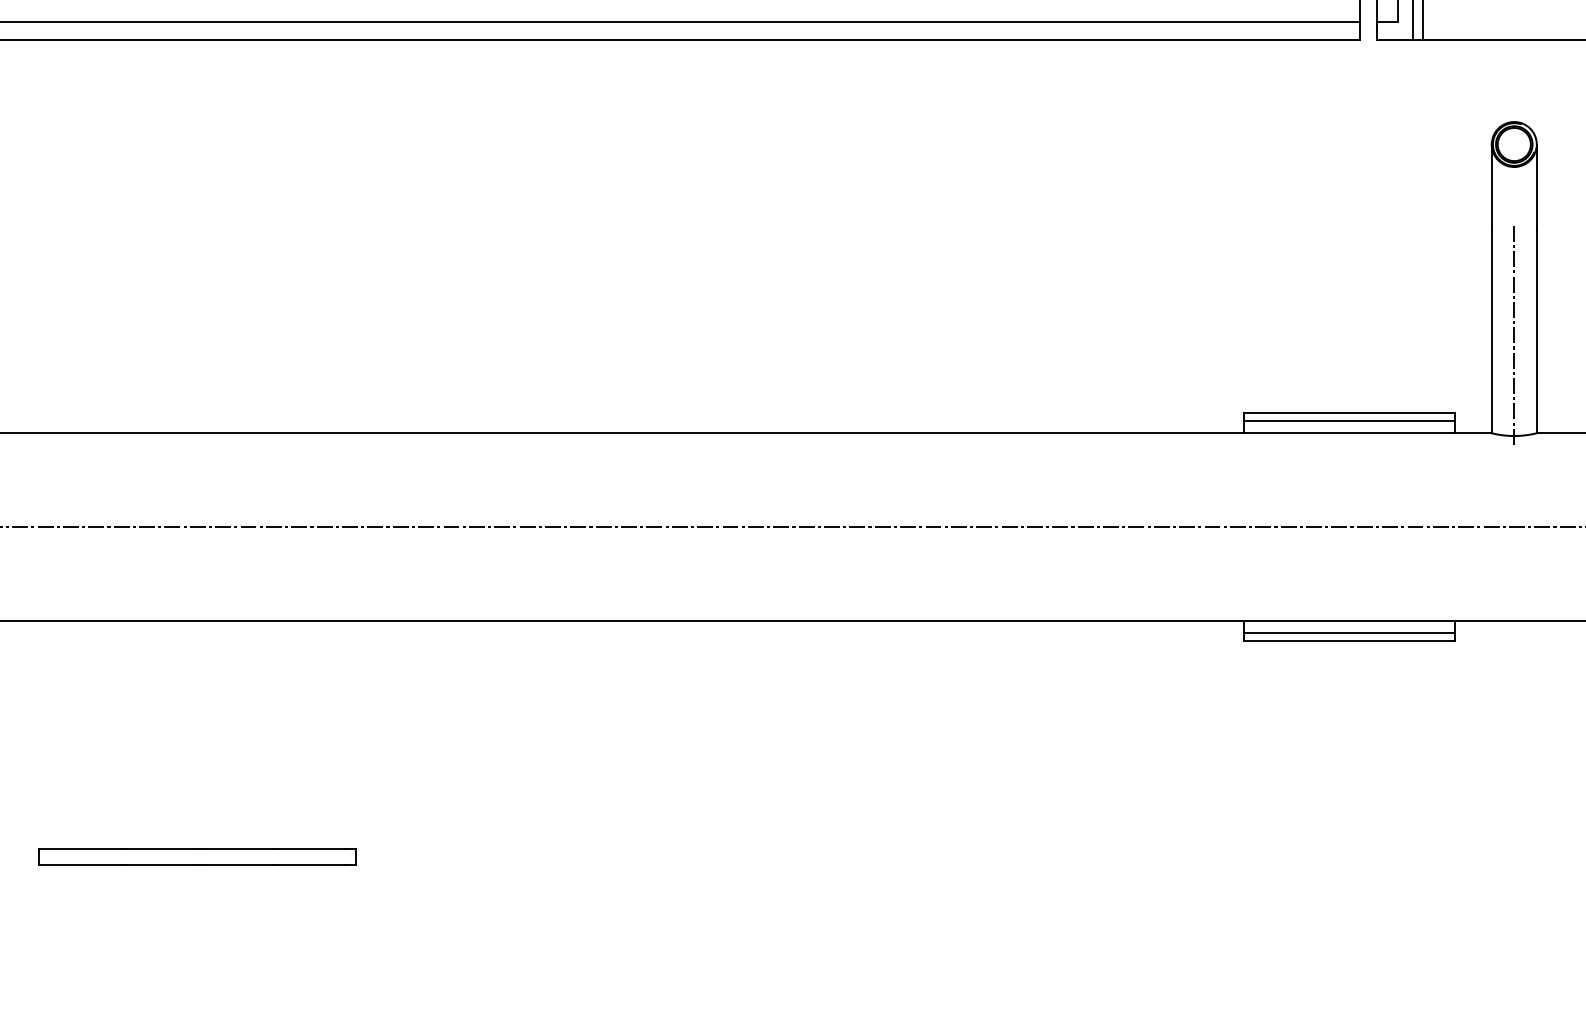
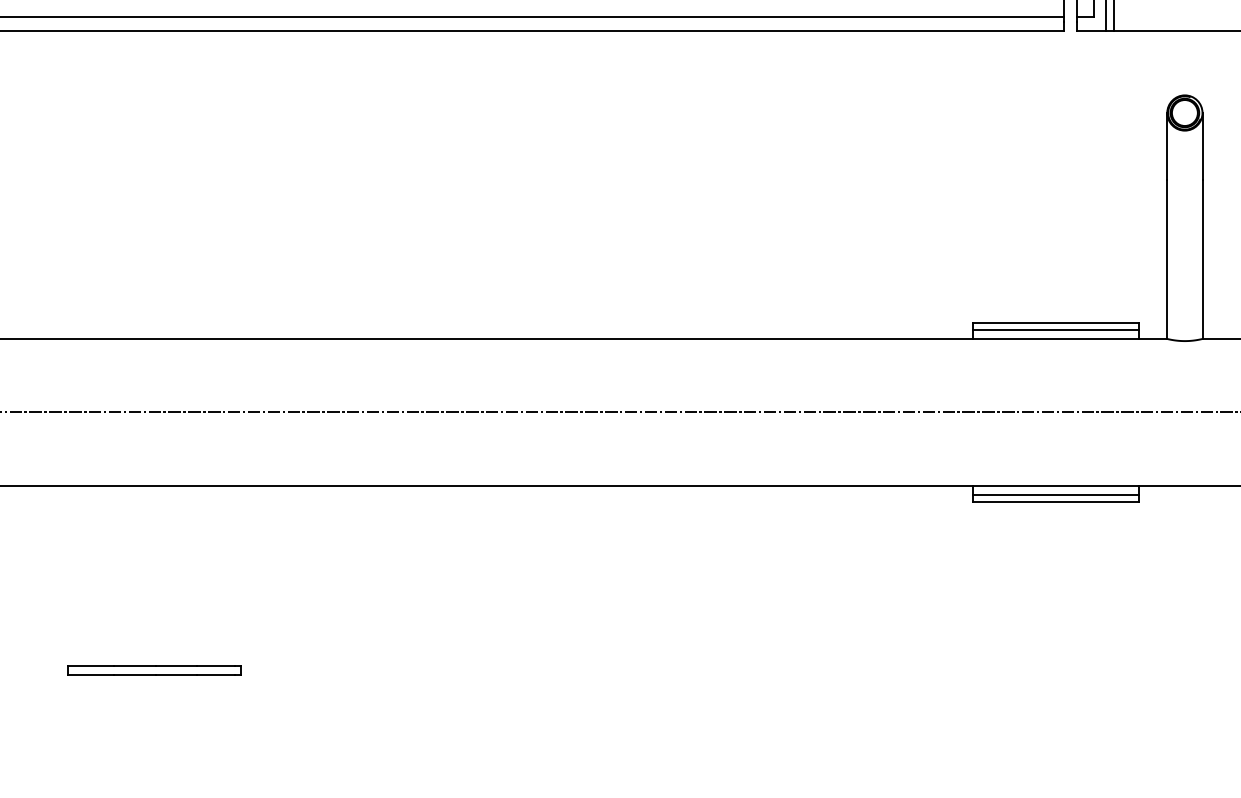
line: (1514, 335) -> (1185, 262), removed
part: (197, 856) -> (154, 670), size x0.7

